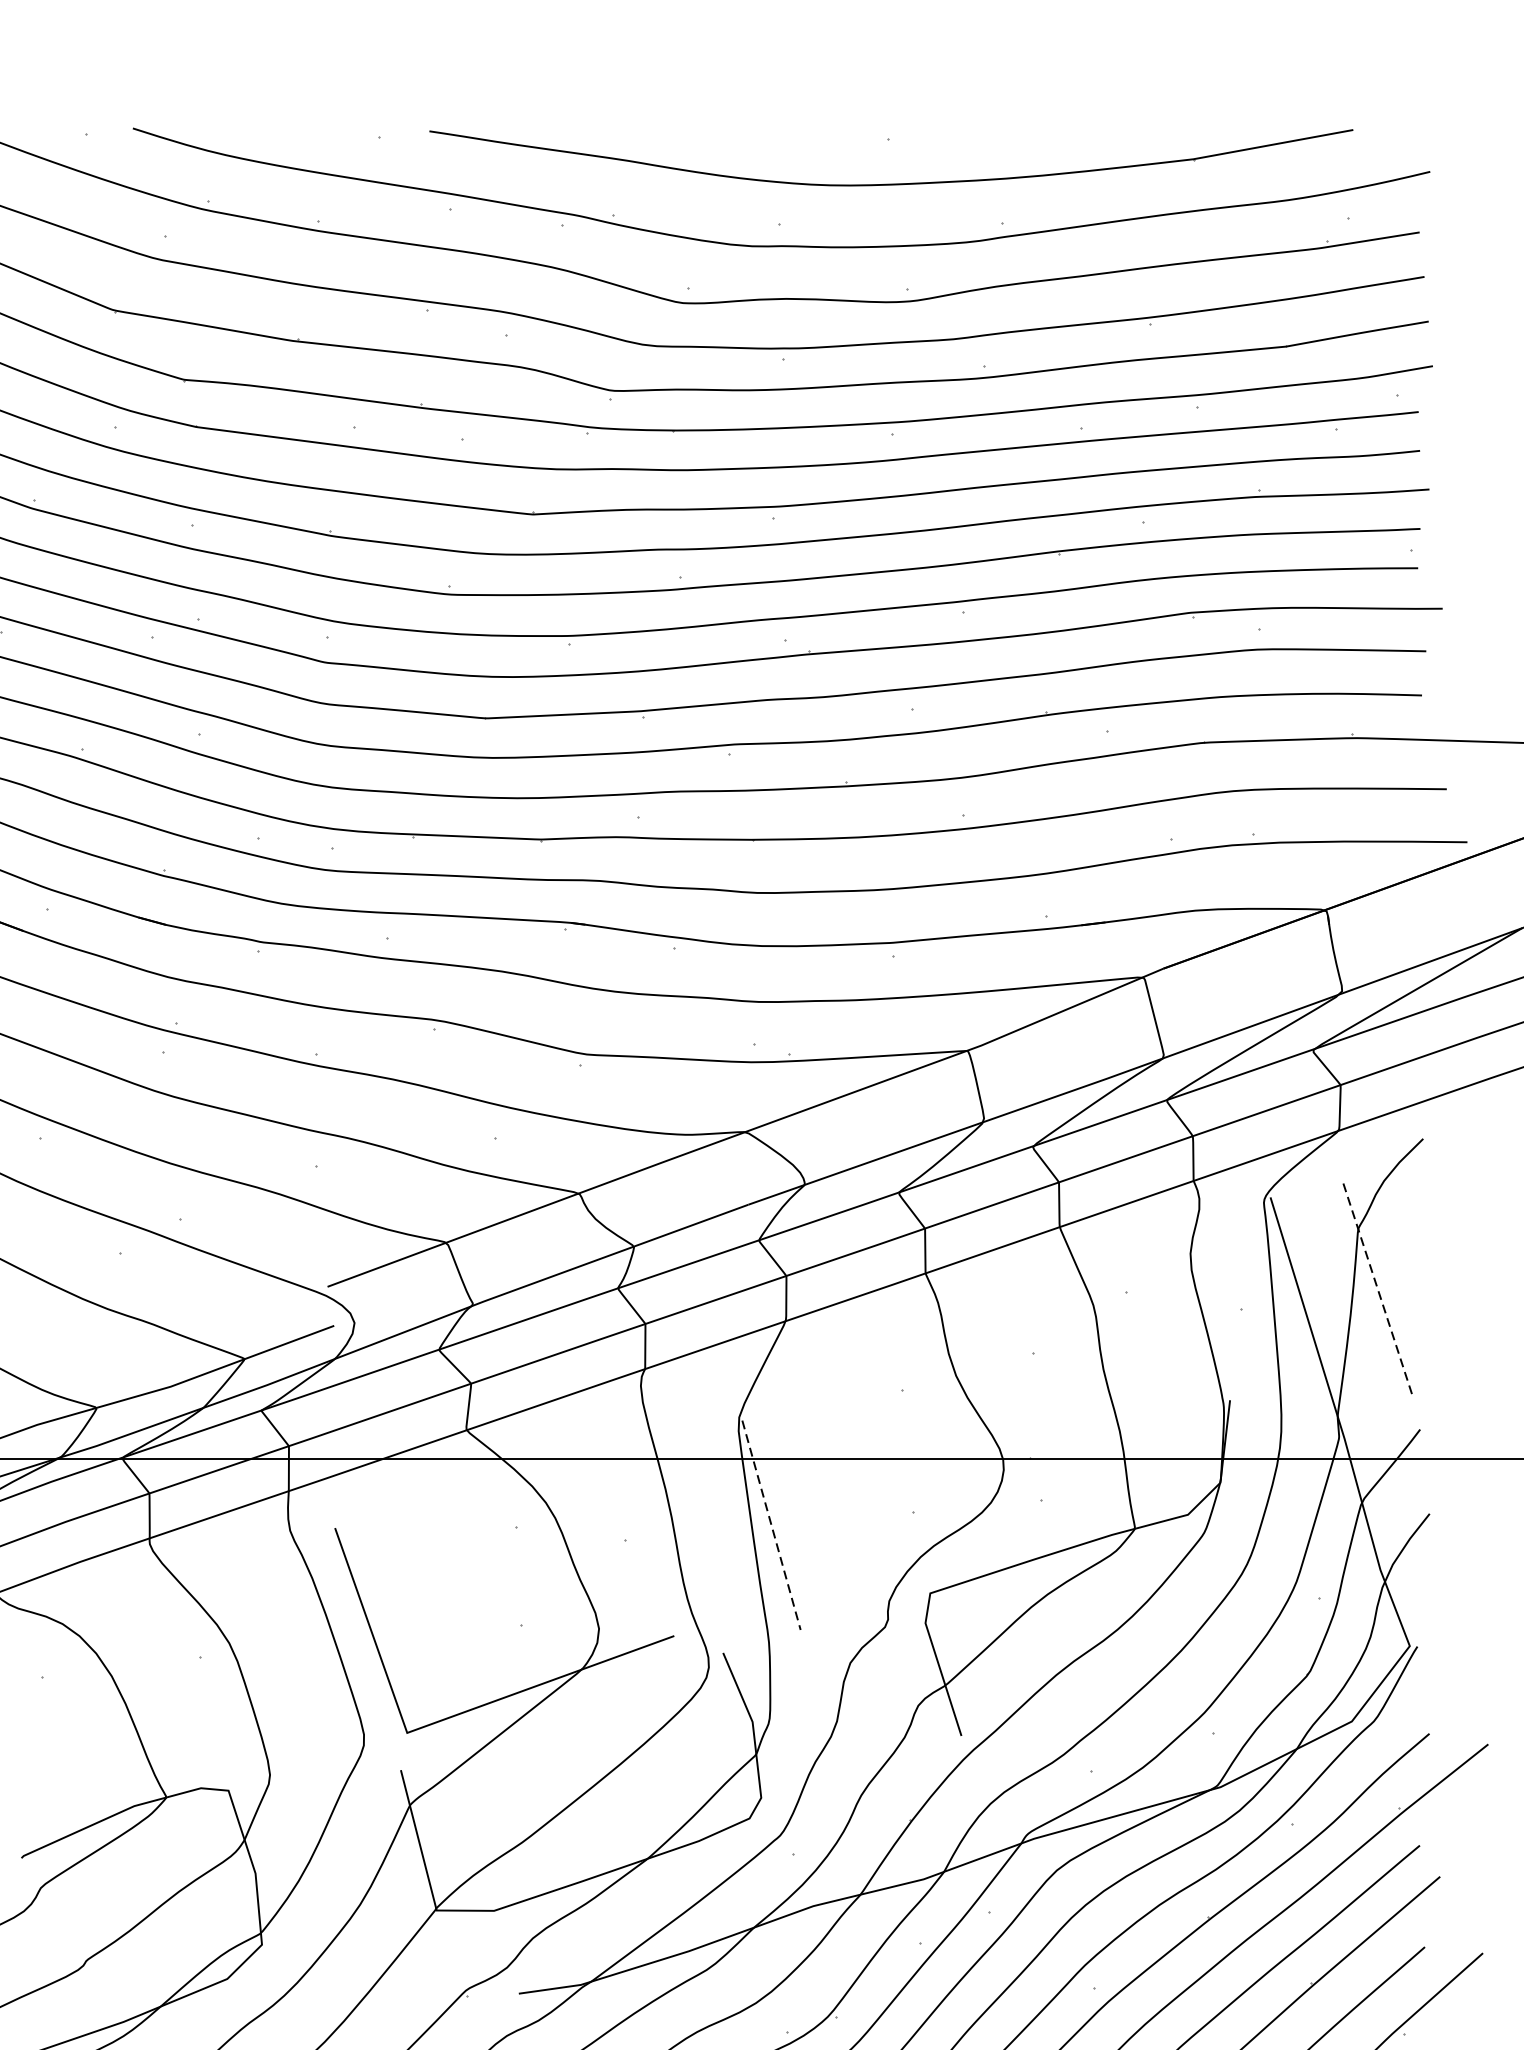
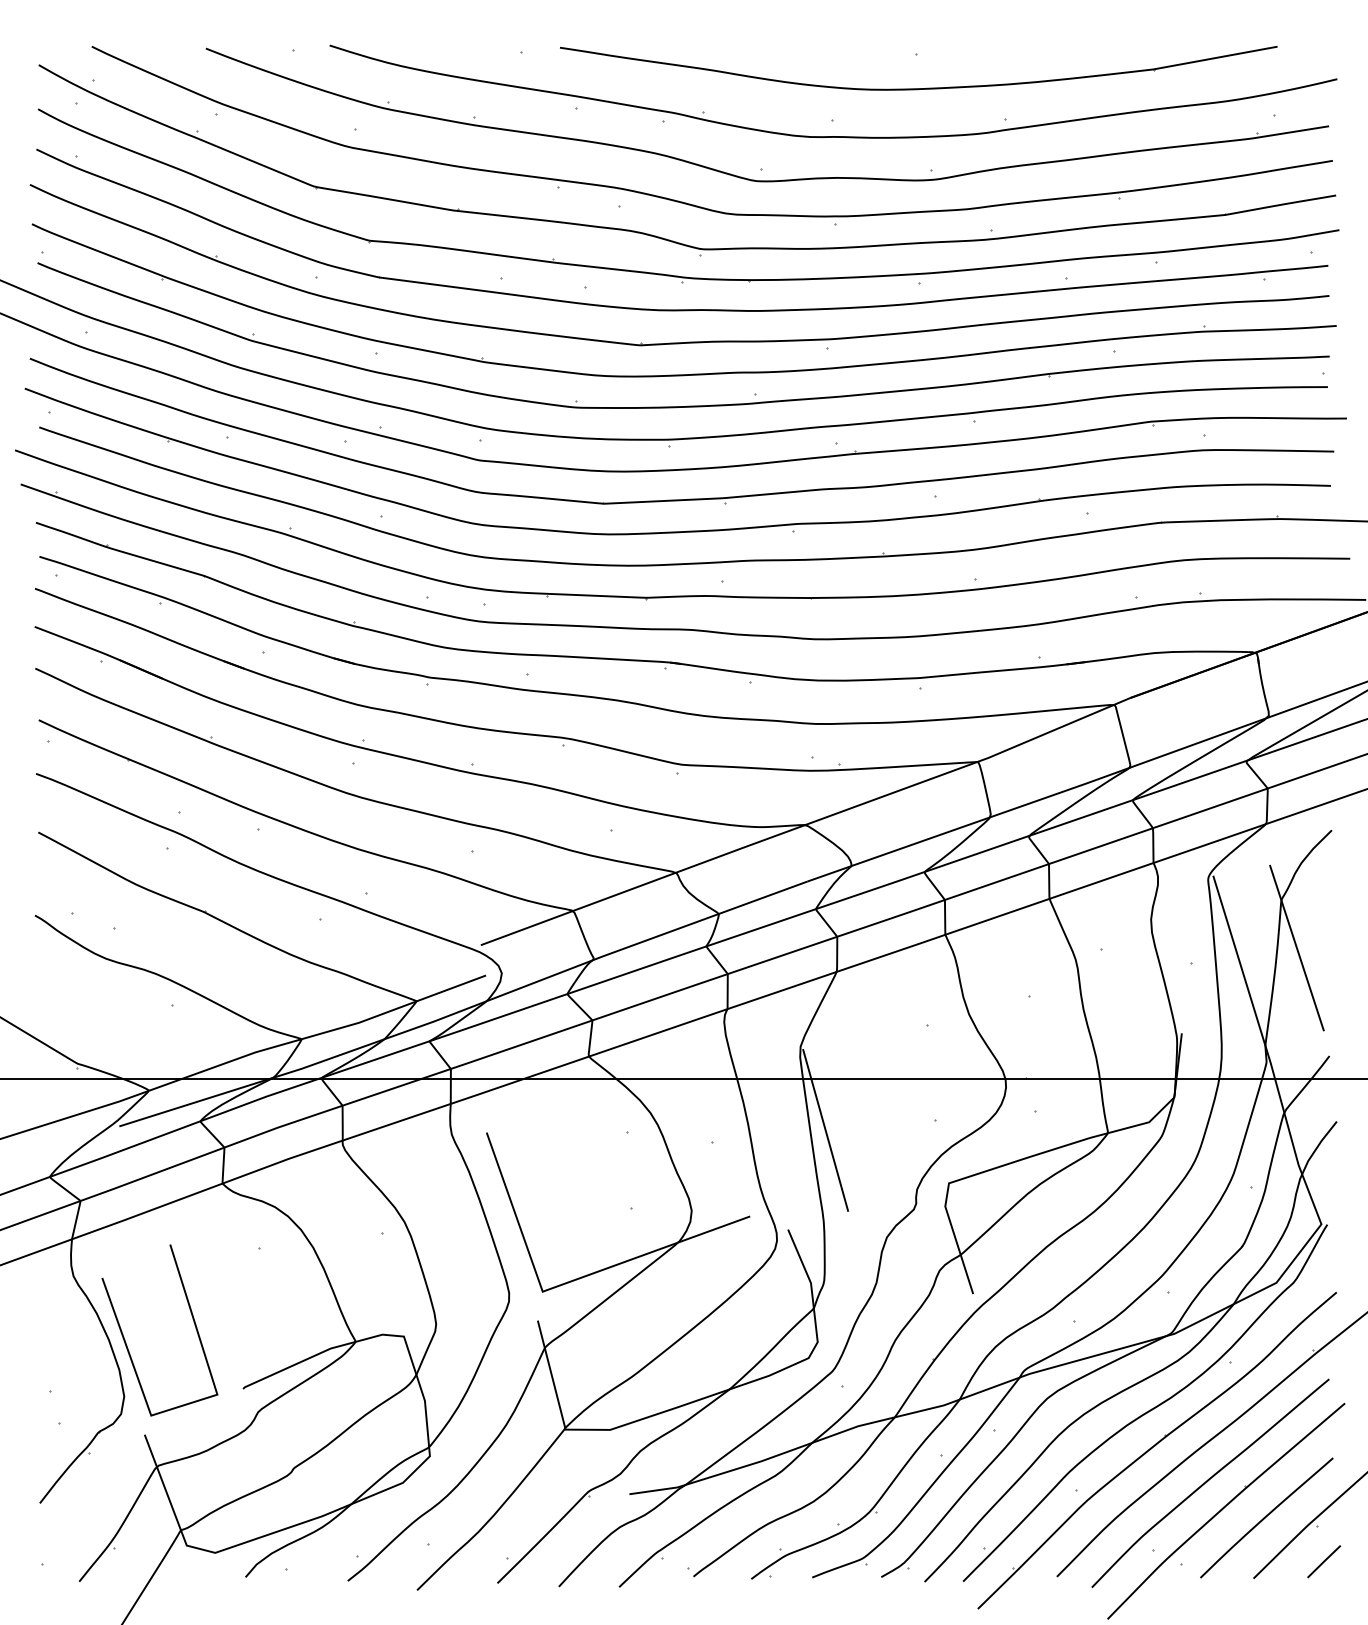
line: (1378, 1291) -> (1297, 948), dashed -> solid
line: (771, 1525) -> (825, 1130), dashed -> solid

